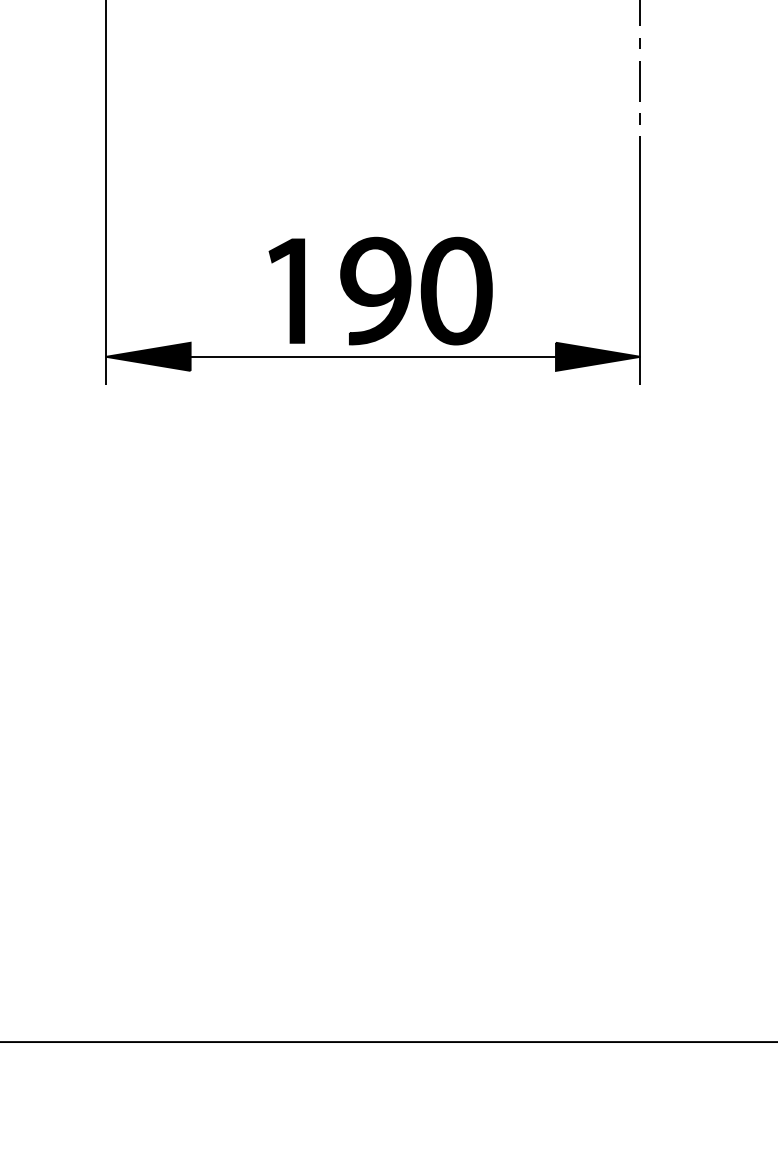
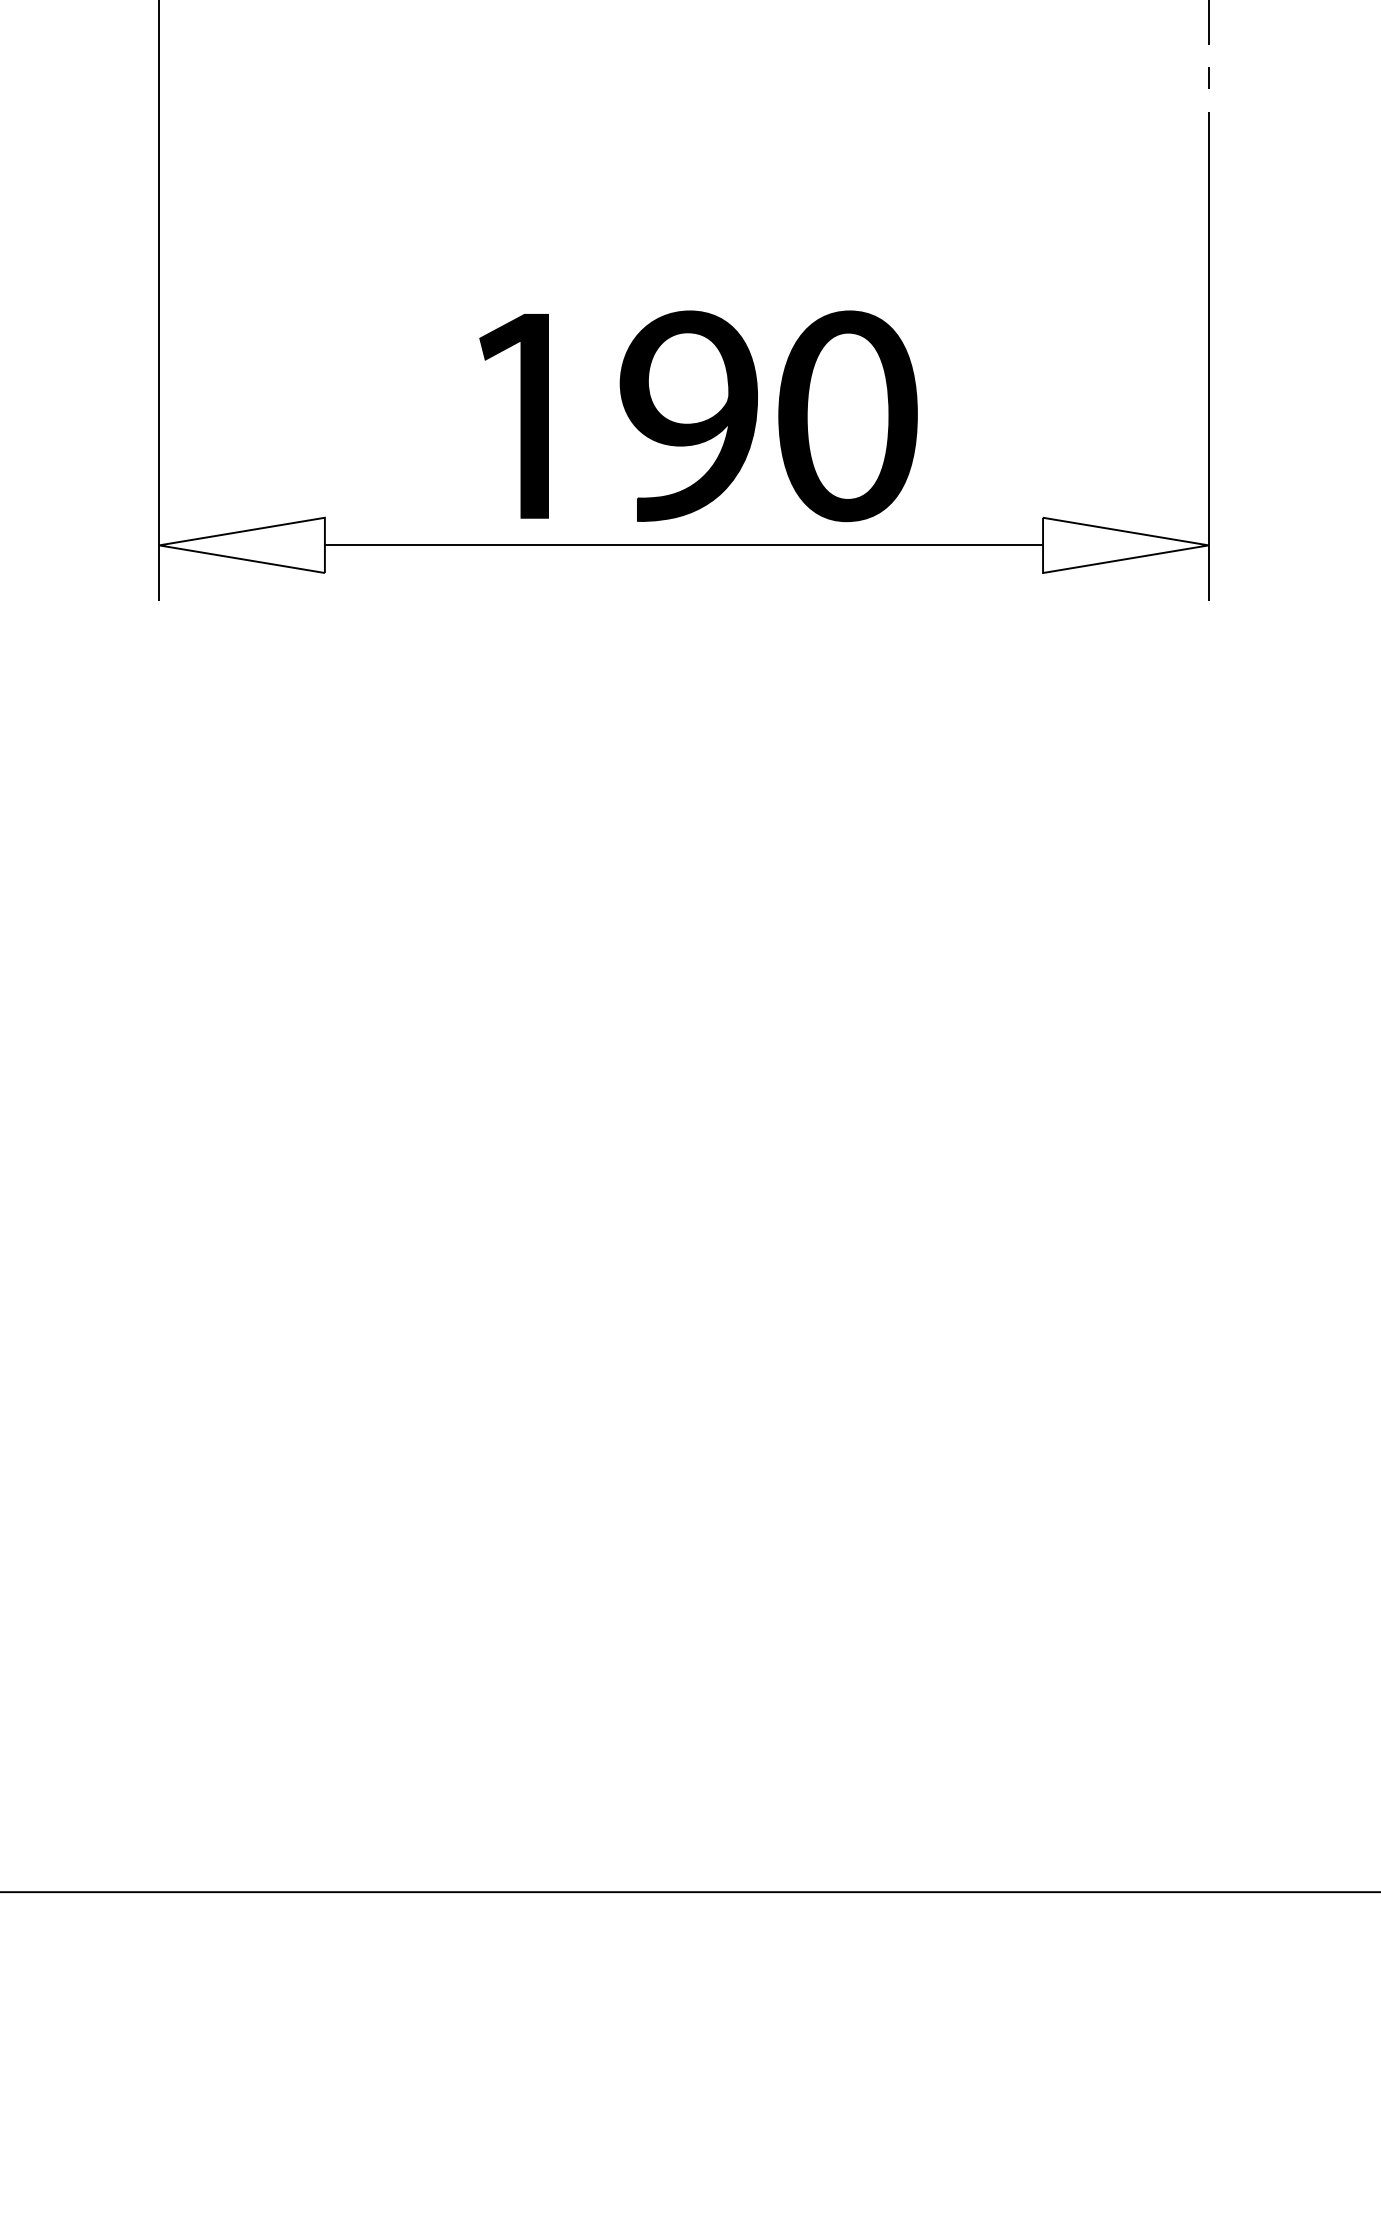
fill: (148, 356) -> (242, 544), removed
fill: (598, 356) -> (1126, 544), removed

